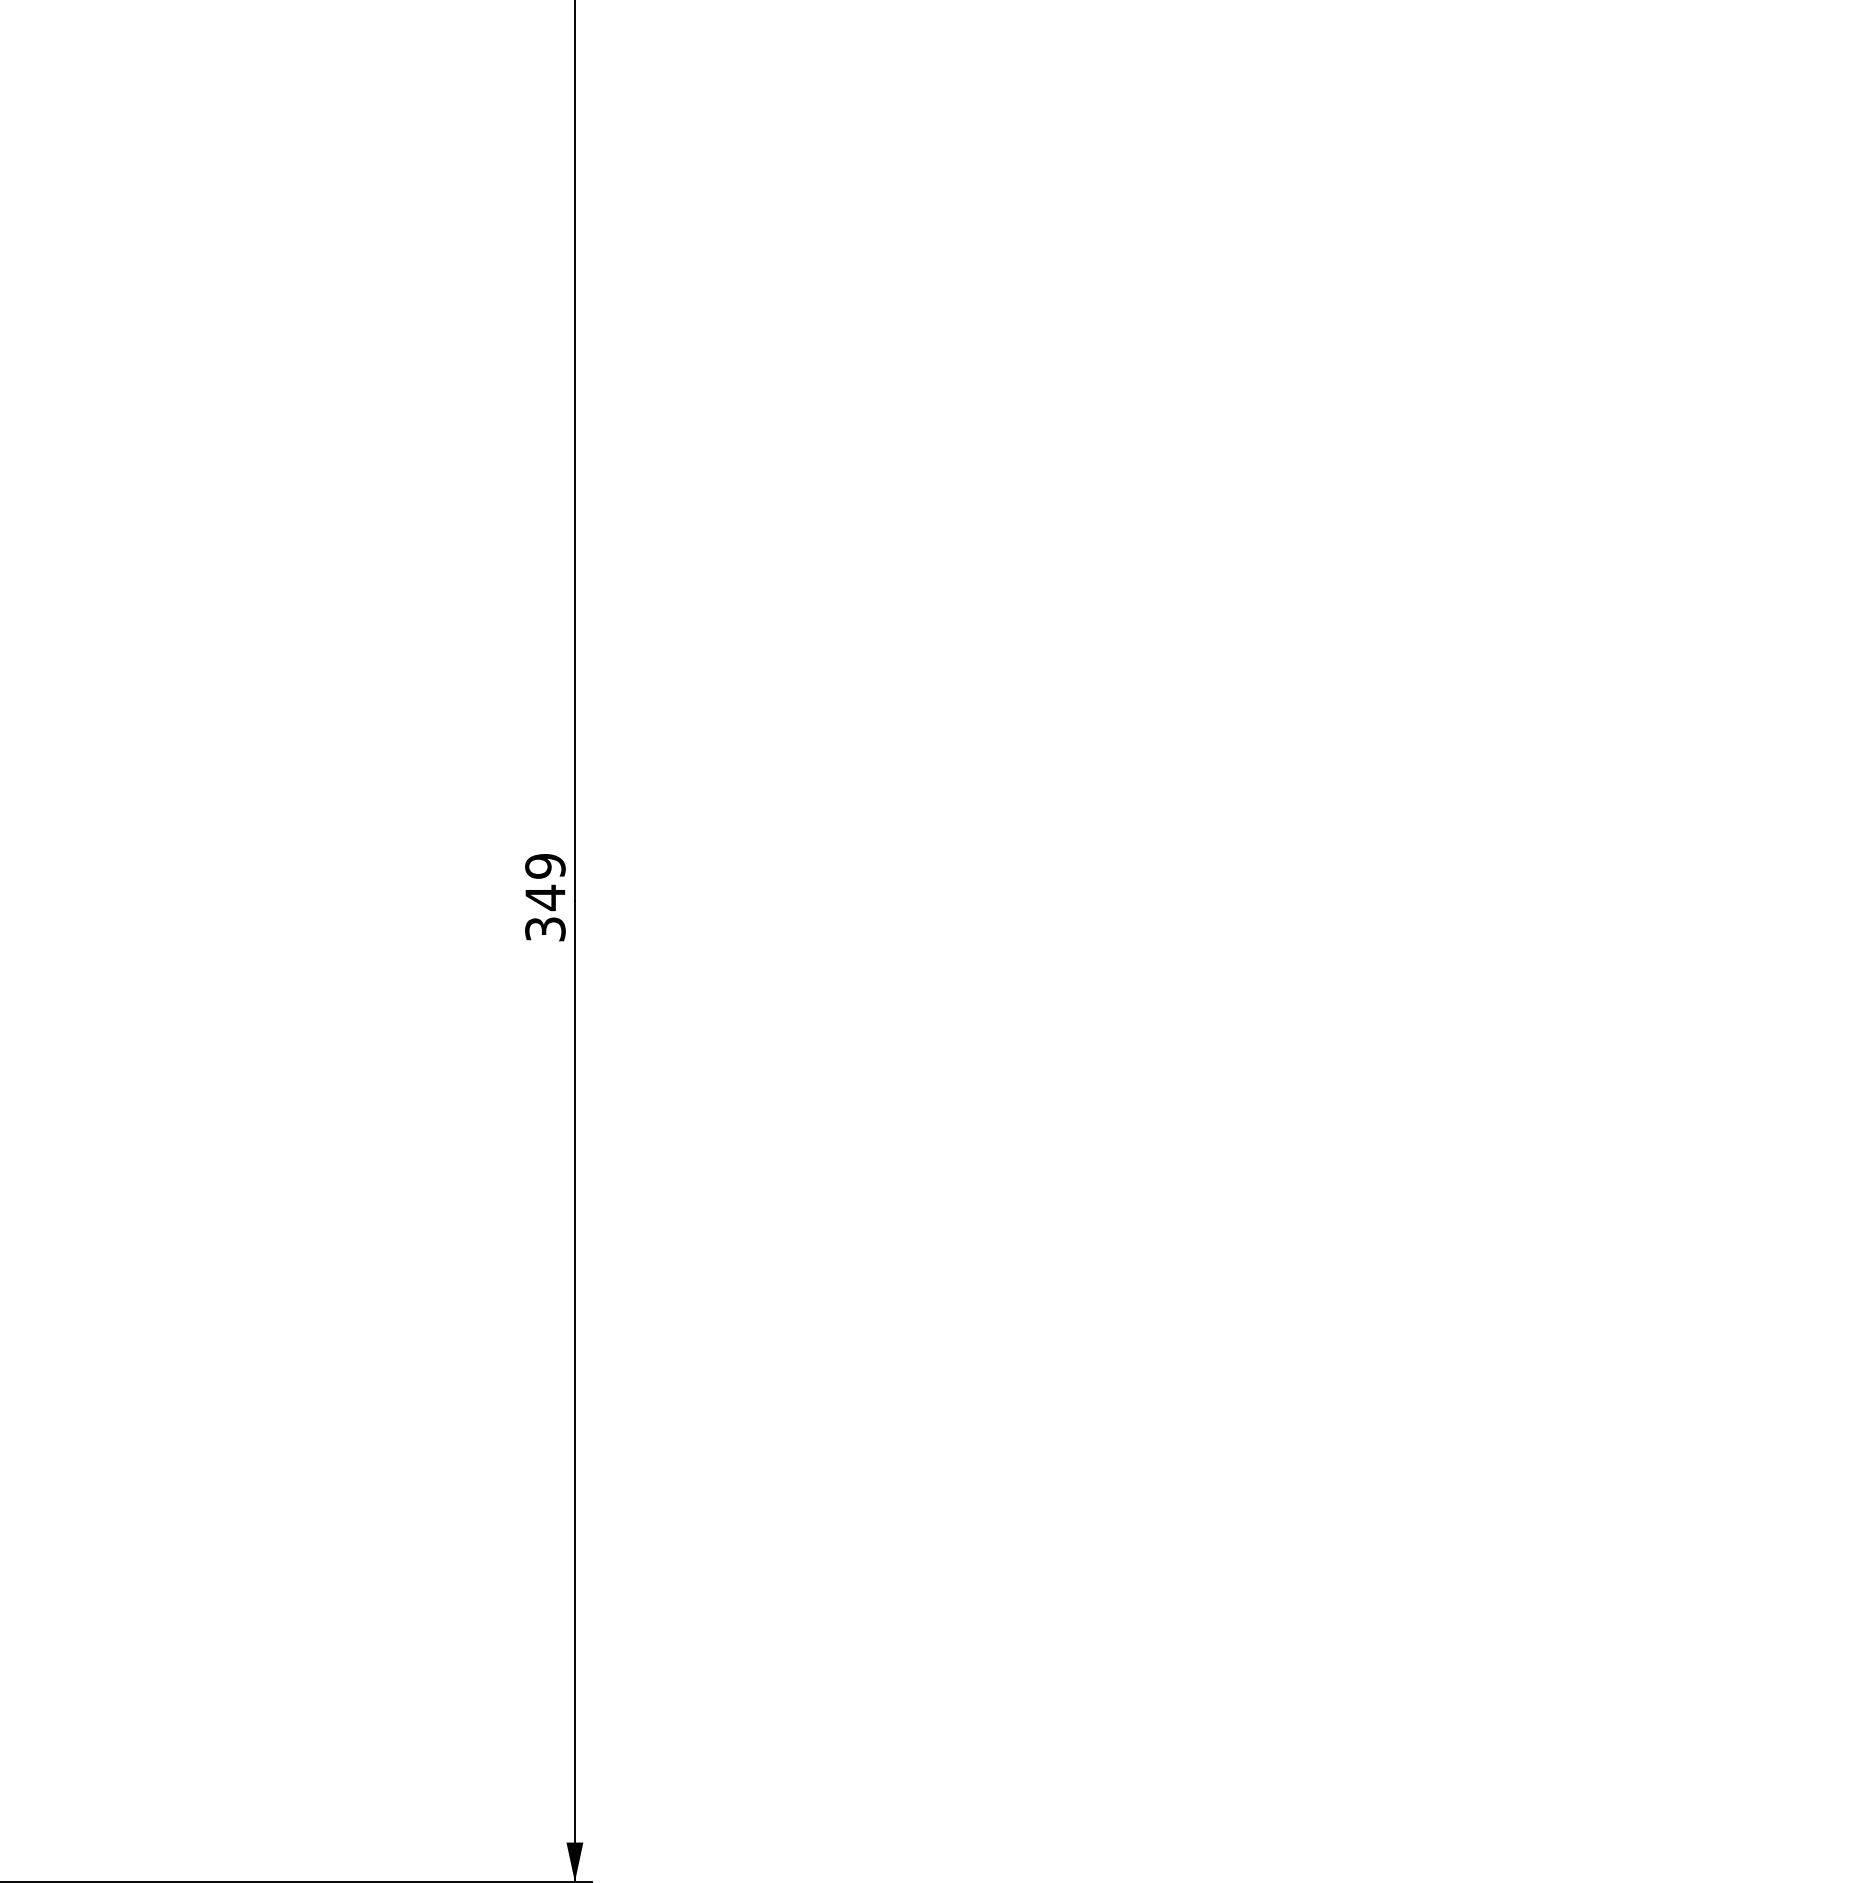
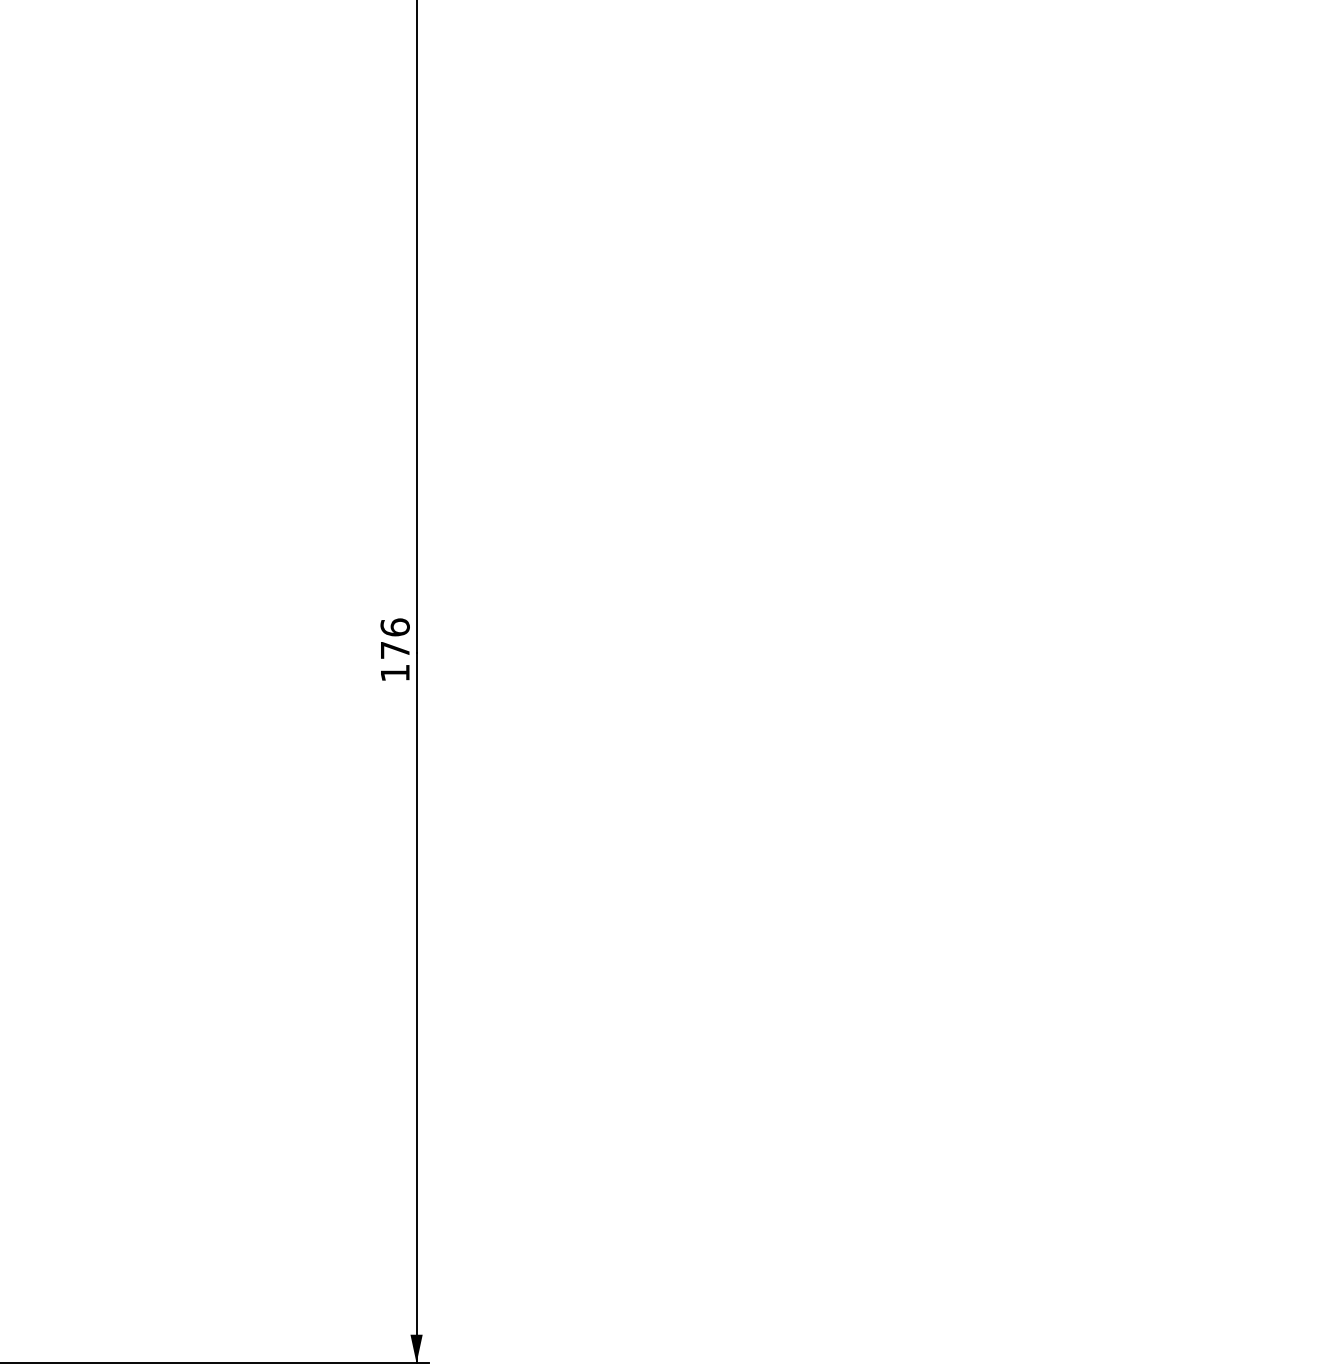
text: (545, 897) -> (395, 650), 349 -> 176

